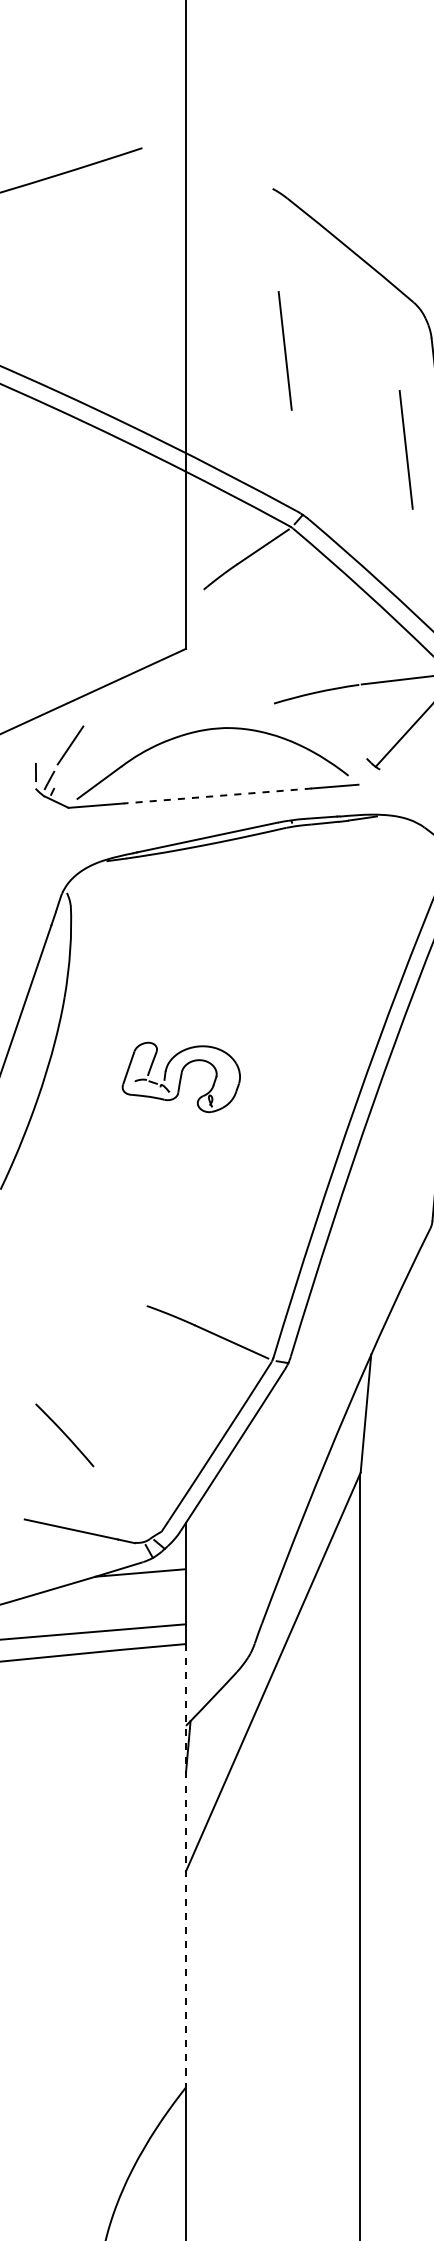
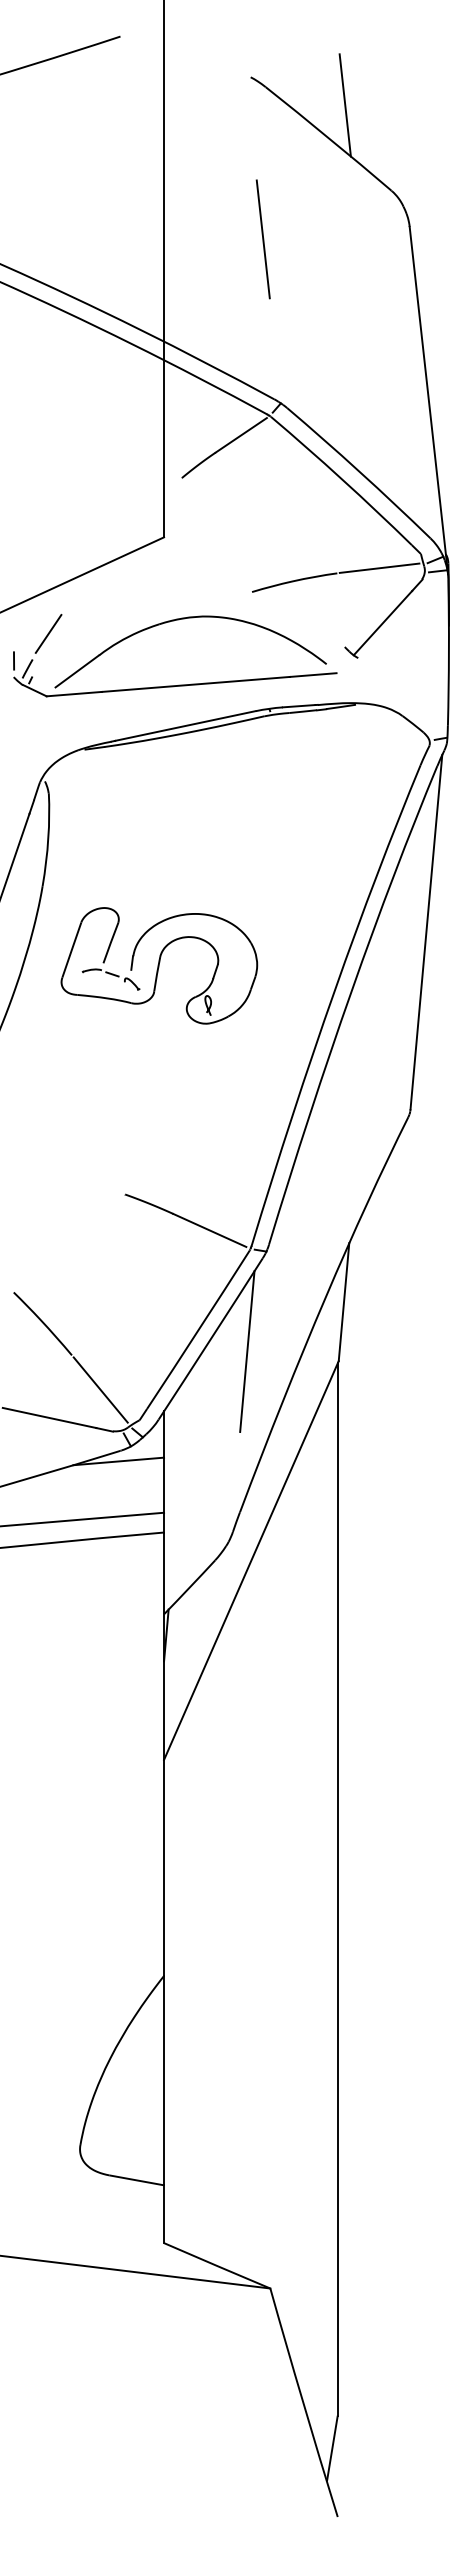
line: (366, 217) -> (344, 105), added
line: (405, 450) -> (383, 338), removed
line: (217, 796) -> (195, 684), dashed -> solid
part: (181, 1077) -> (159, 965), size x1.67
line: (269, 1463) -> (247, 1351), added
line: (122, 1501) -> (100, 1389), added
line: (186, 1866) -> (164, 1754), dashed -> solid

